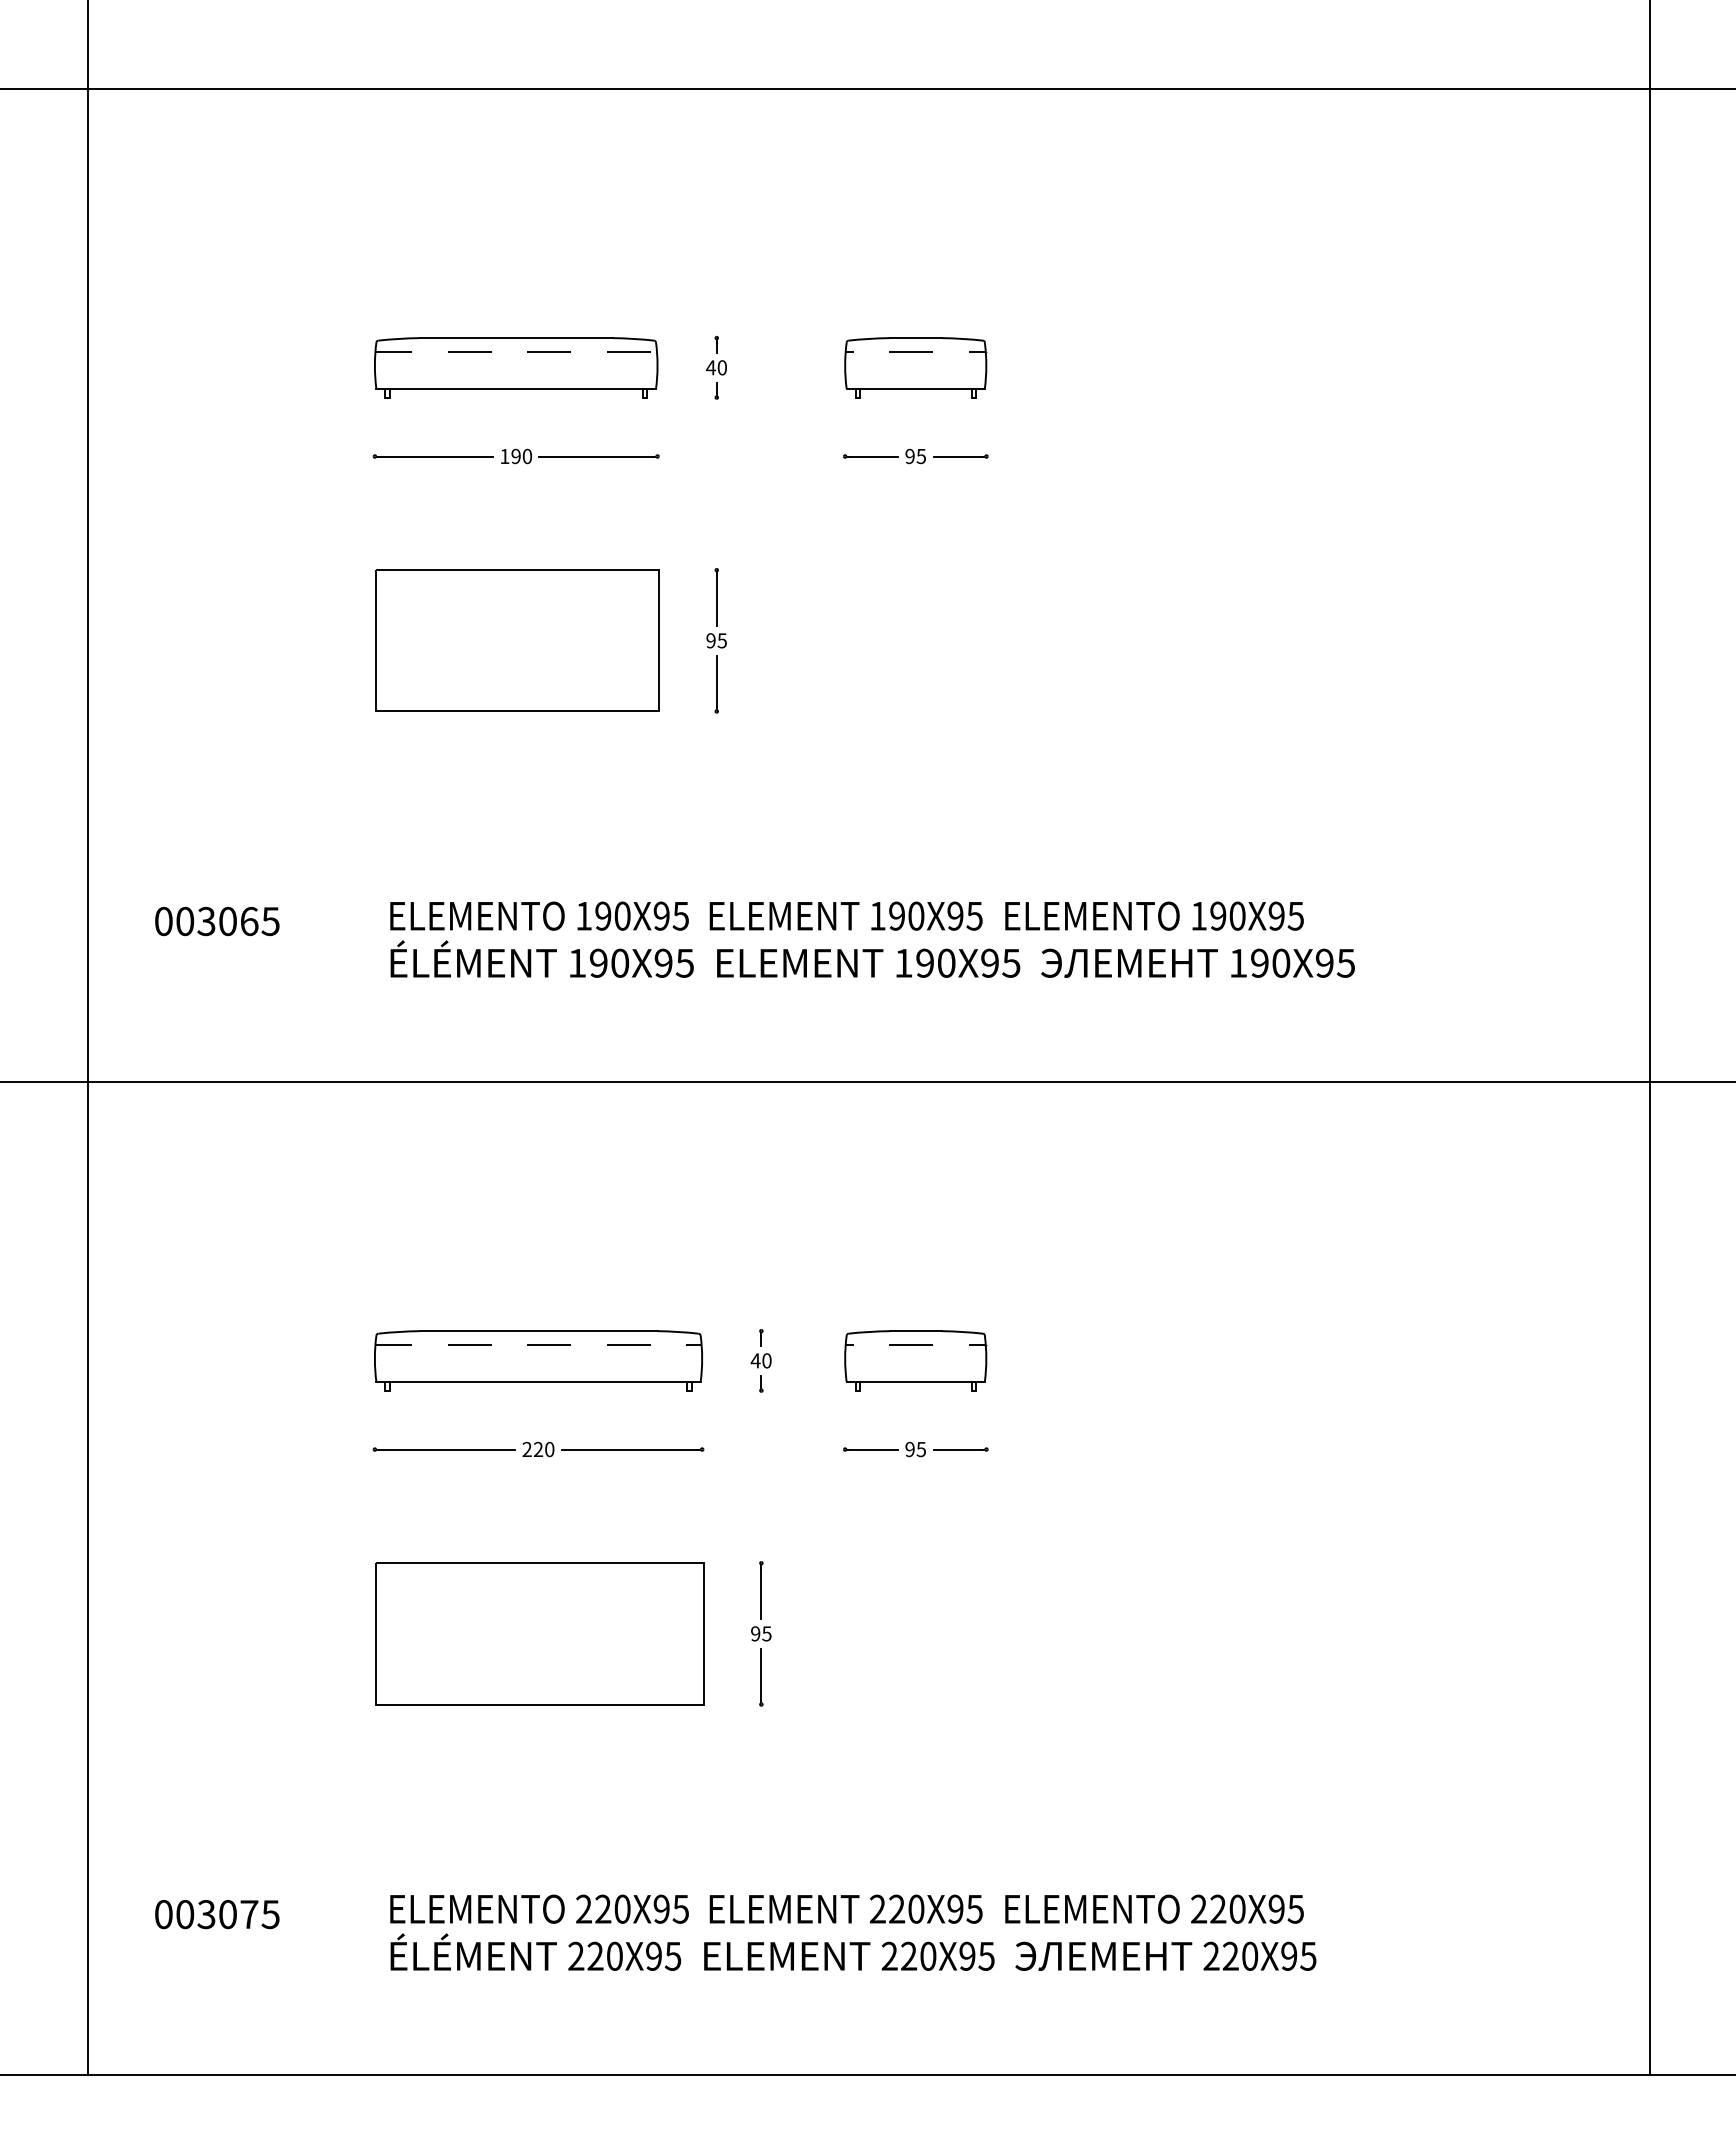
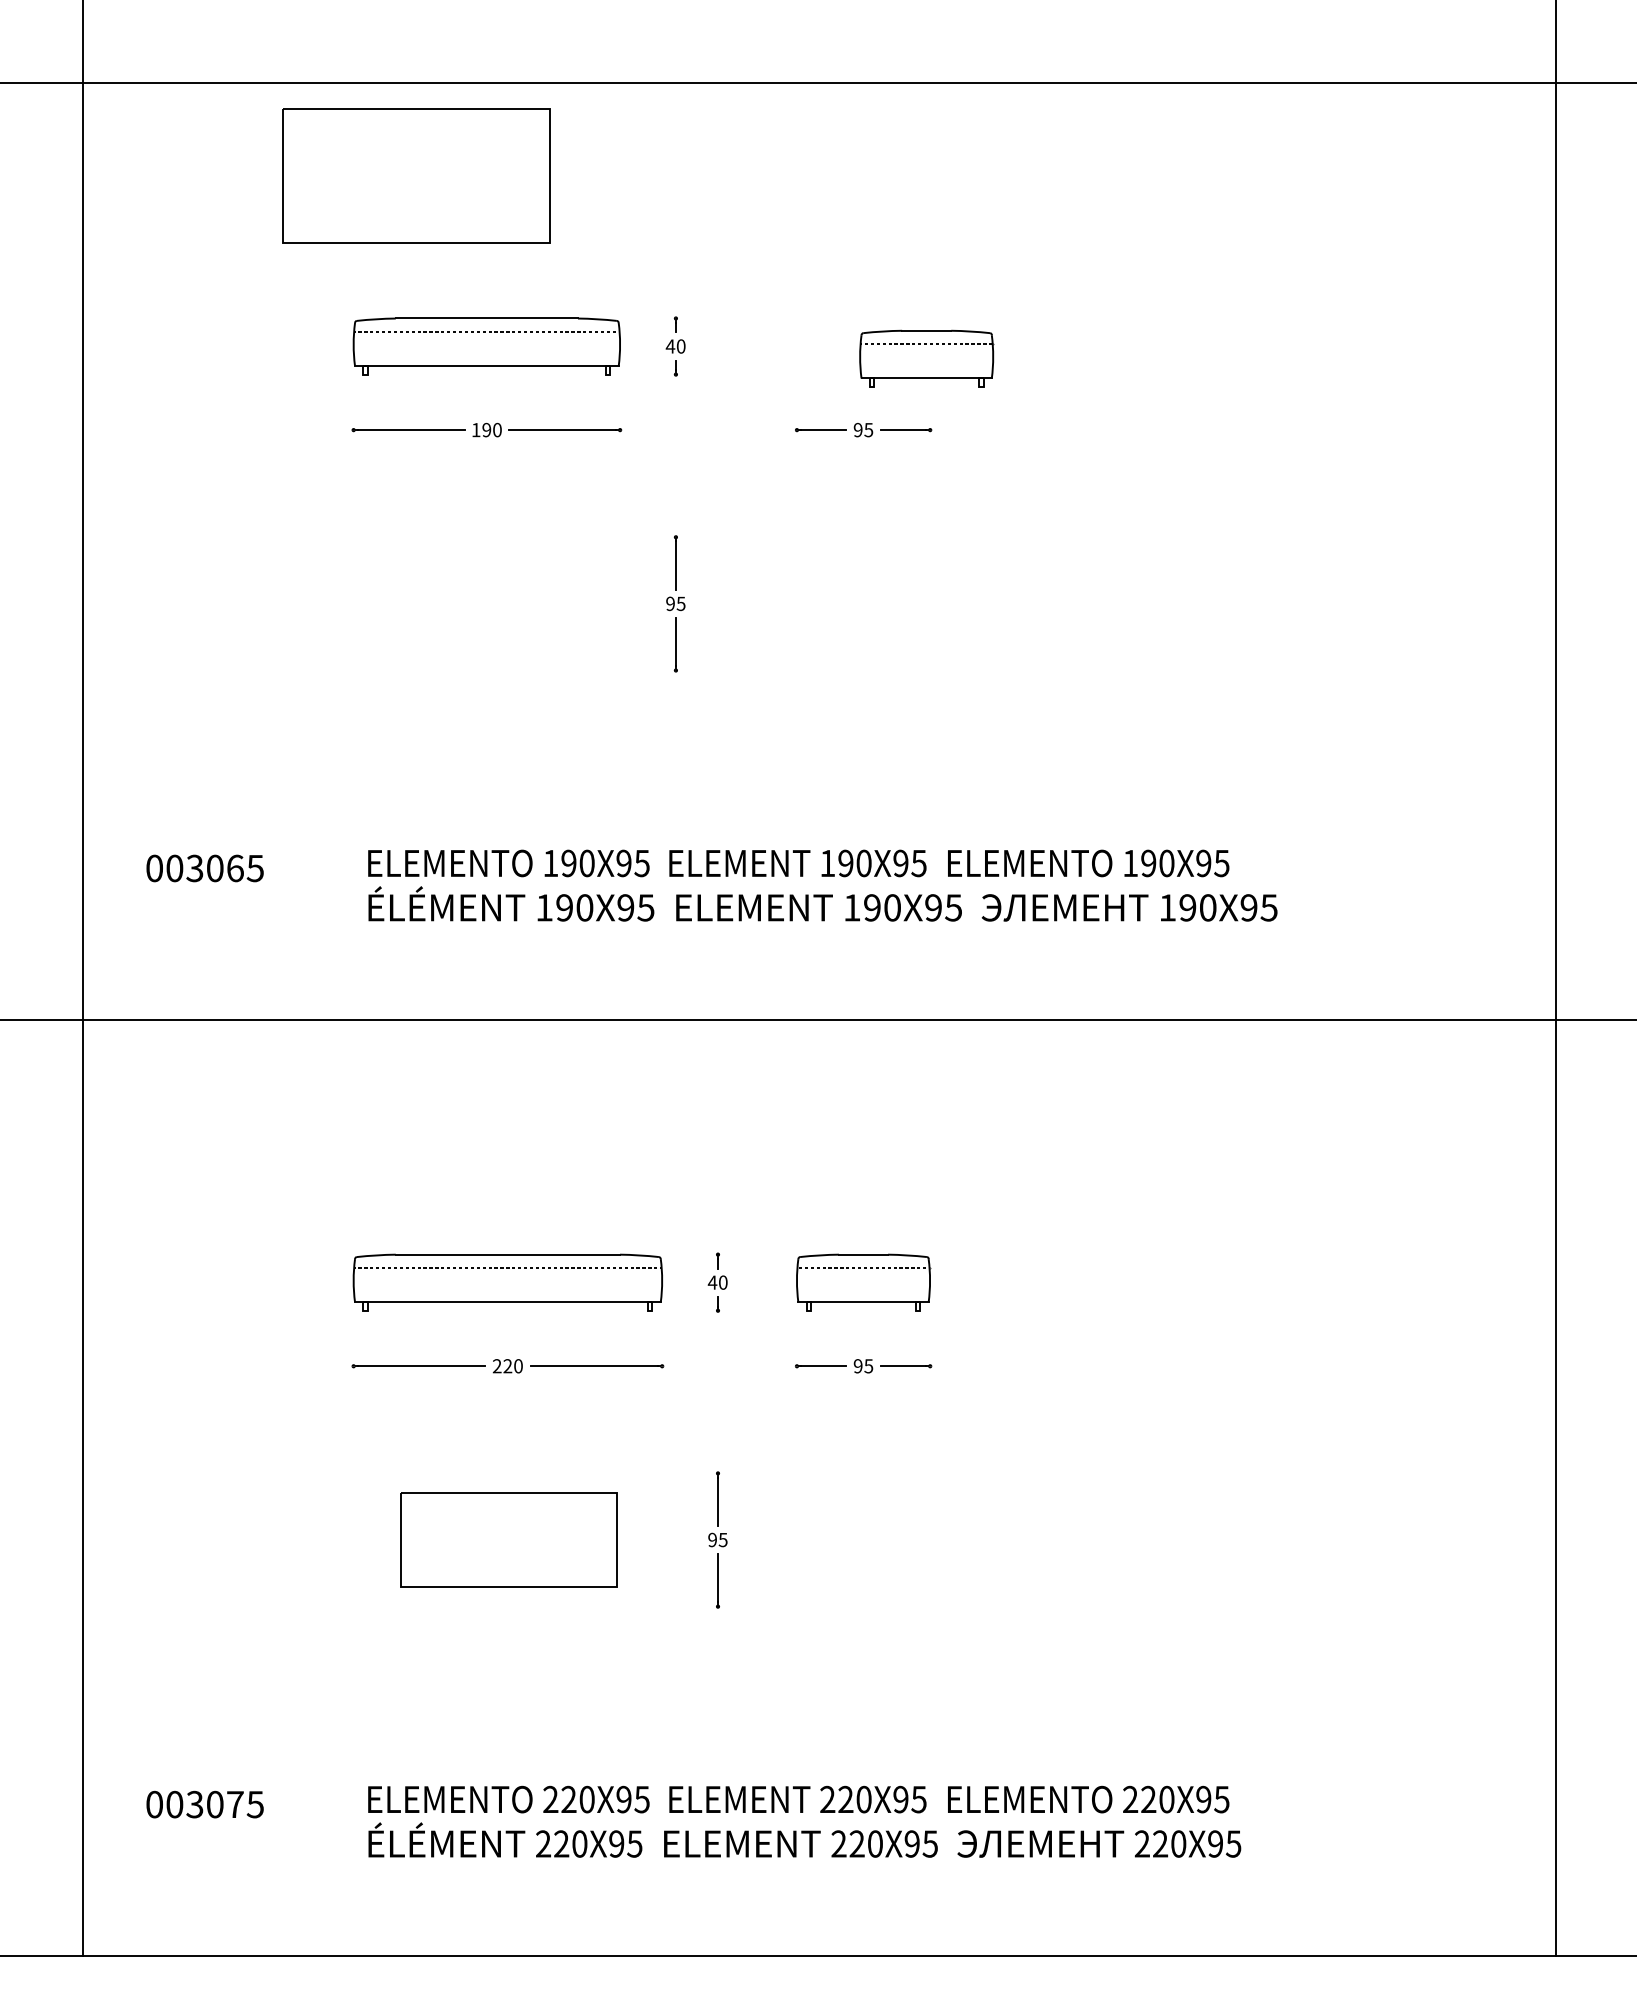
part: (915, 367) -> (926, 358), moved
part: (517, 640) -> (416, 175), moved
part: (539, 1633) -> (508, 1539), size x0.7

